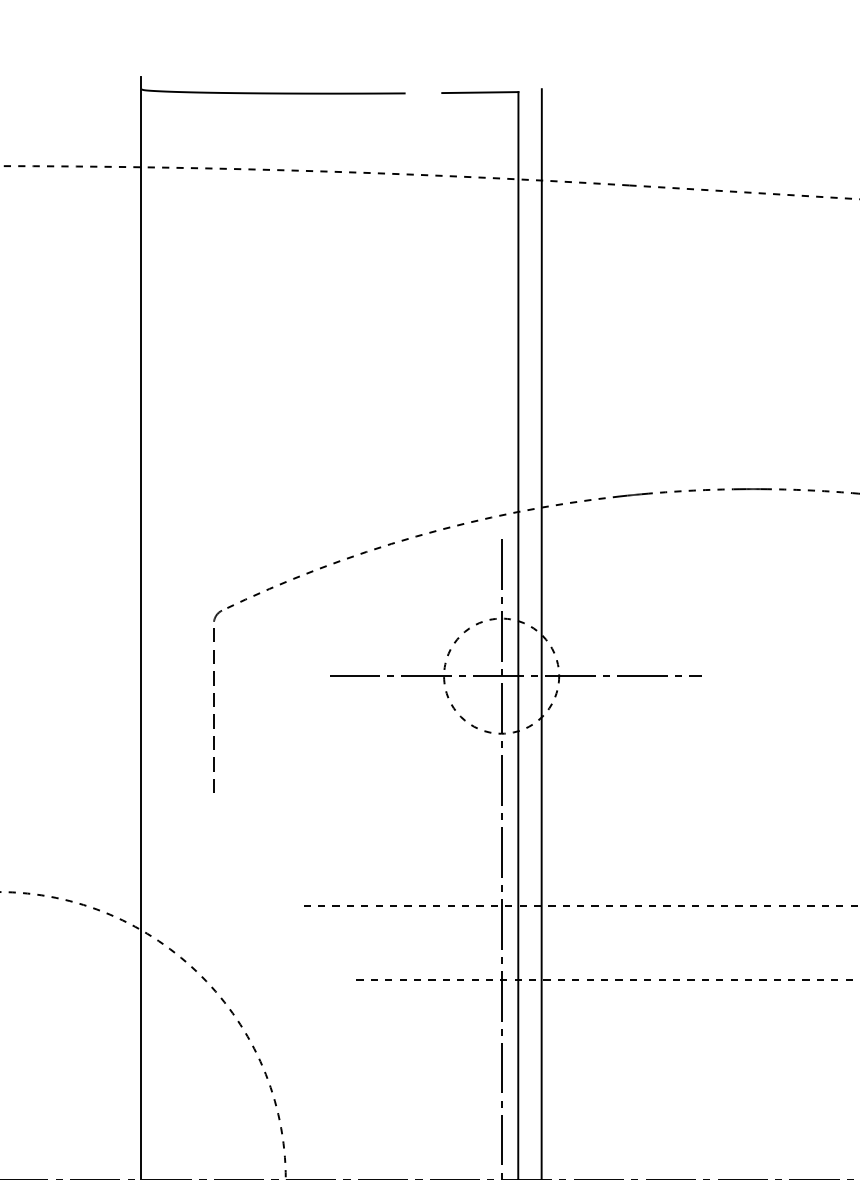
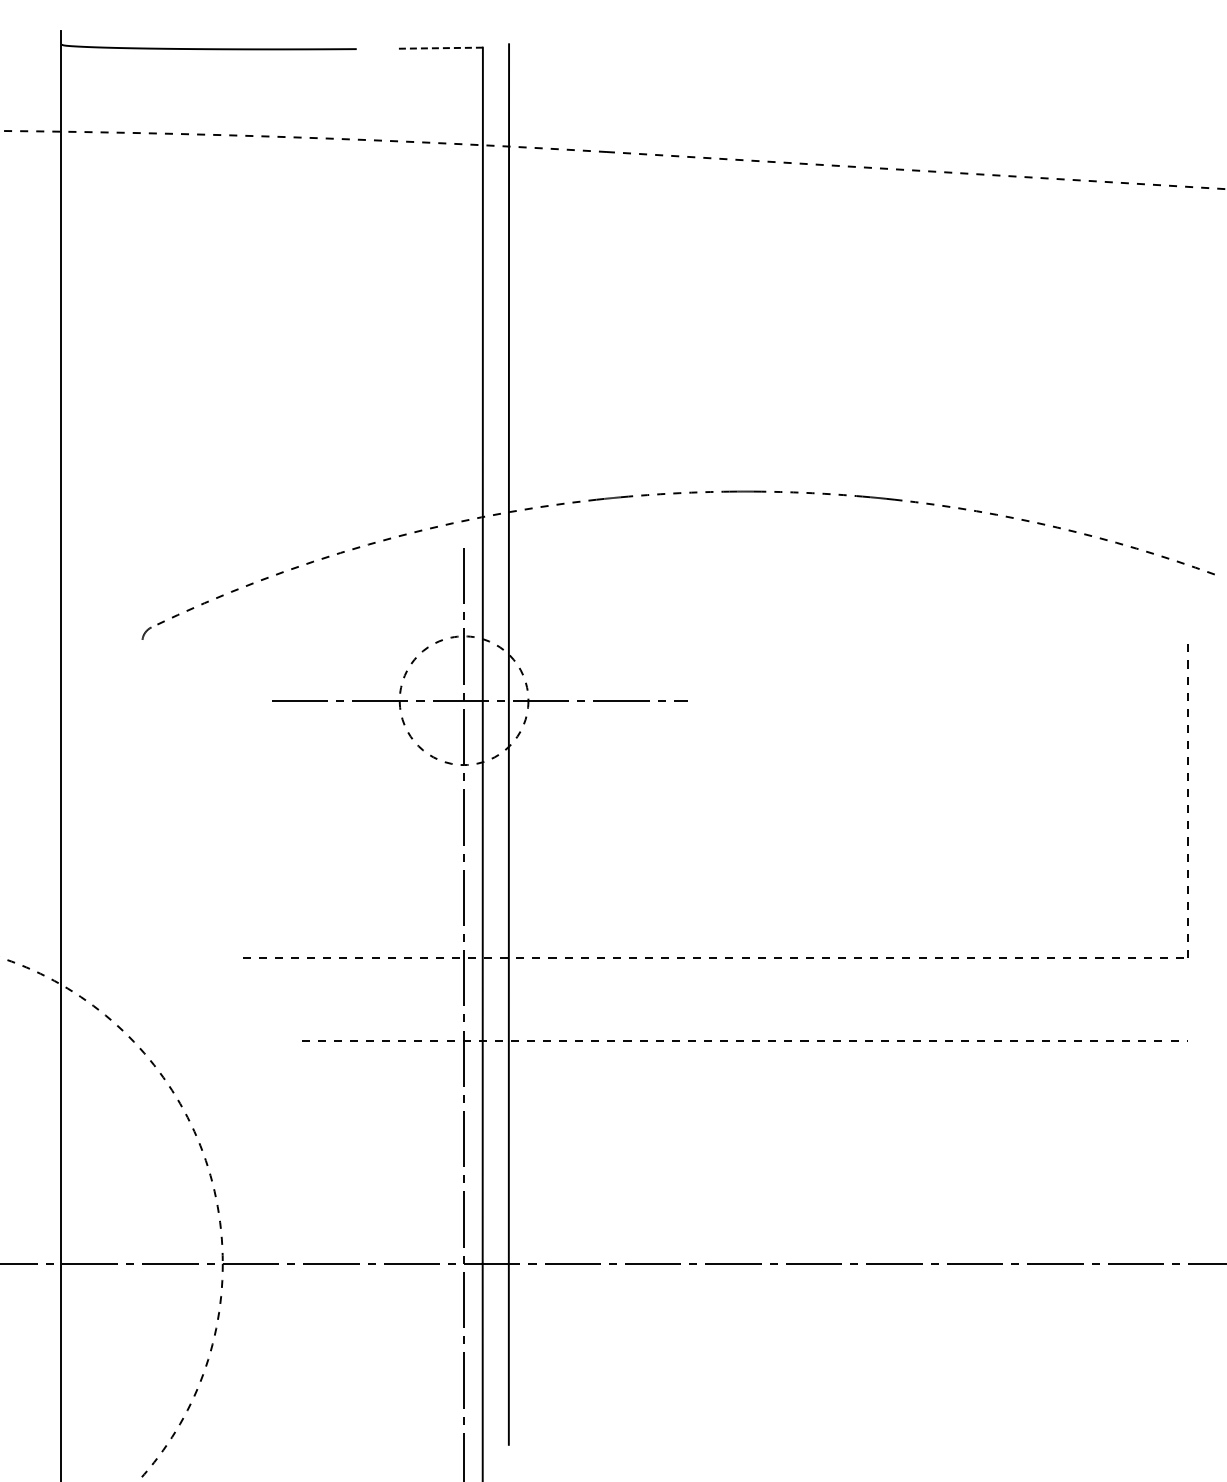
line: (480, 92) -> (440, 48), solid -> dashed
line: (213, 714) -> (141, 743), removed

